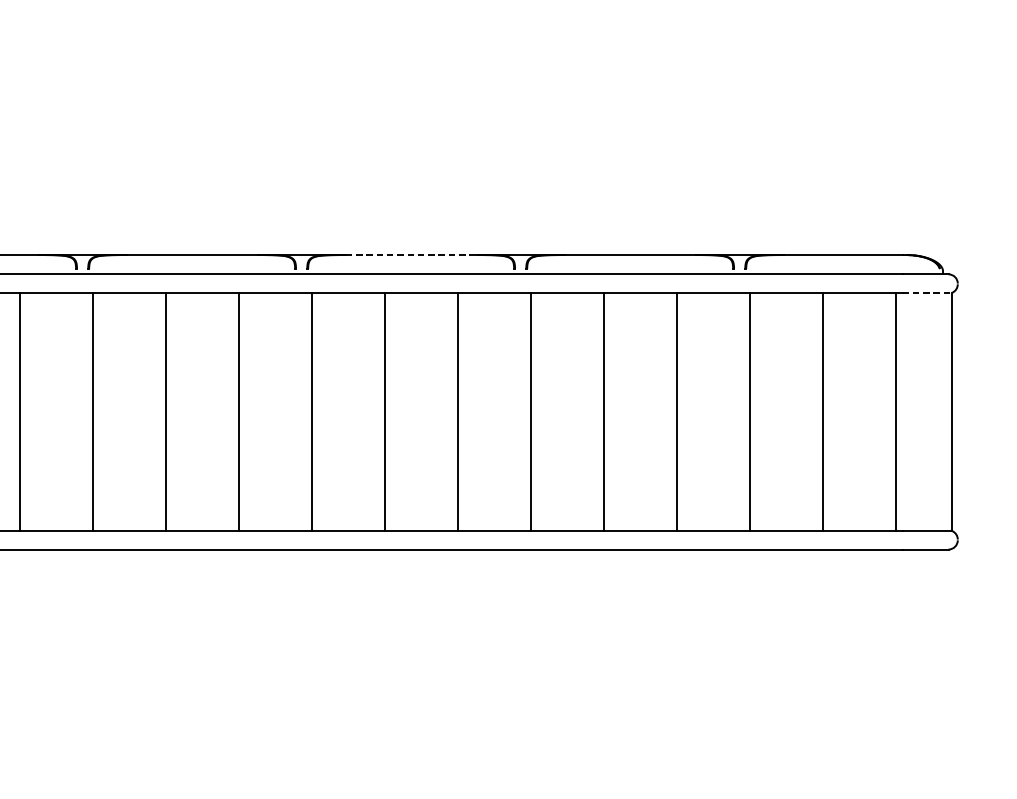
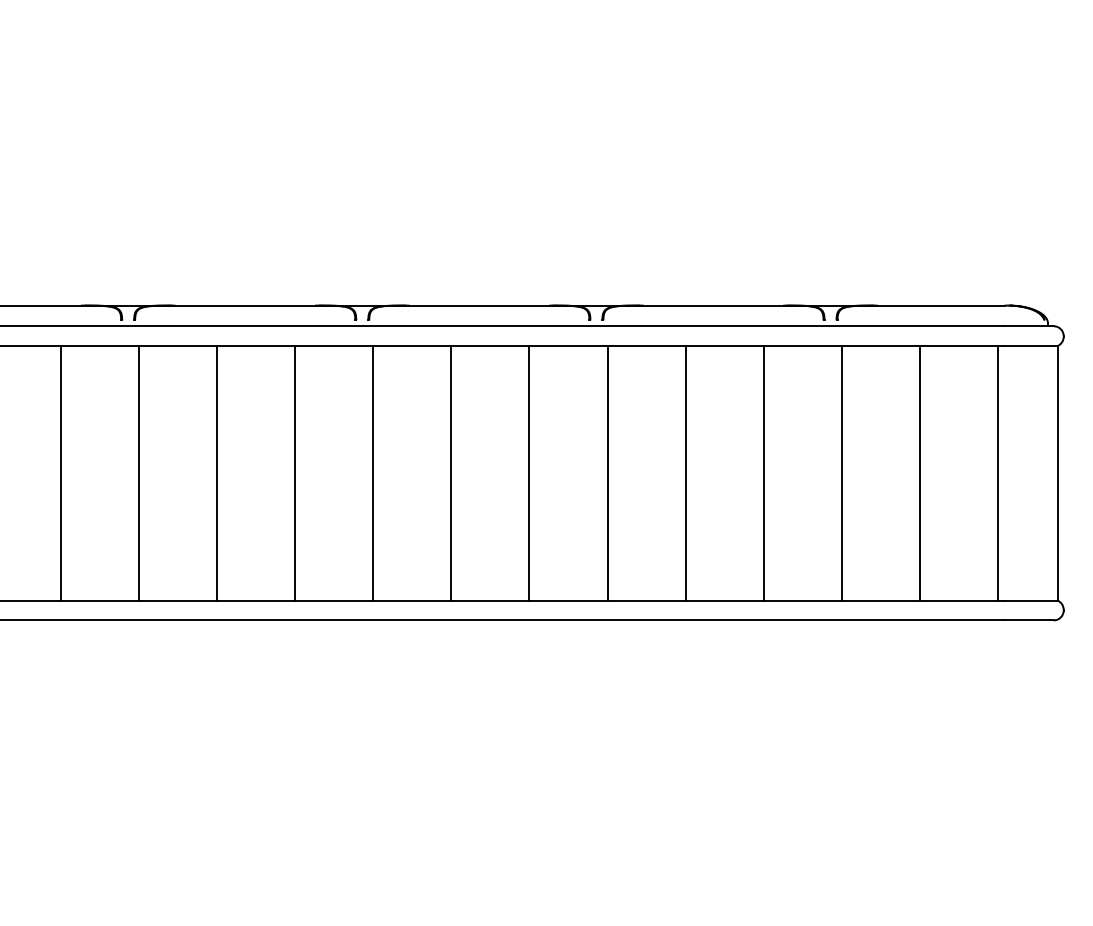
line: (411, 254) -> (479, 305), dashed -> solid
line: (927, 292) -> (1031, 345), dashed -> solid

